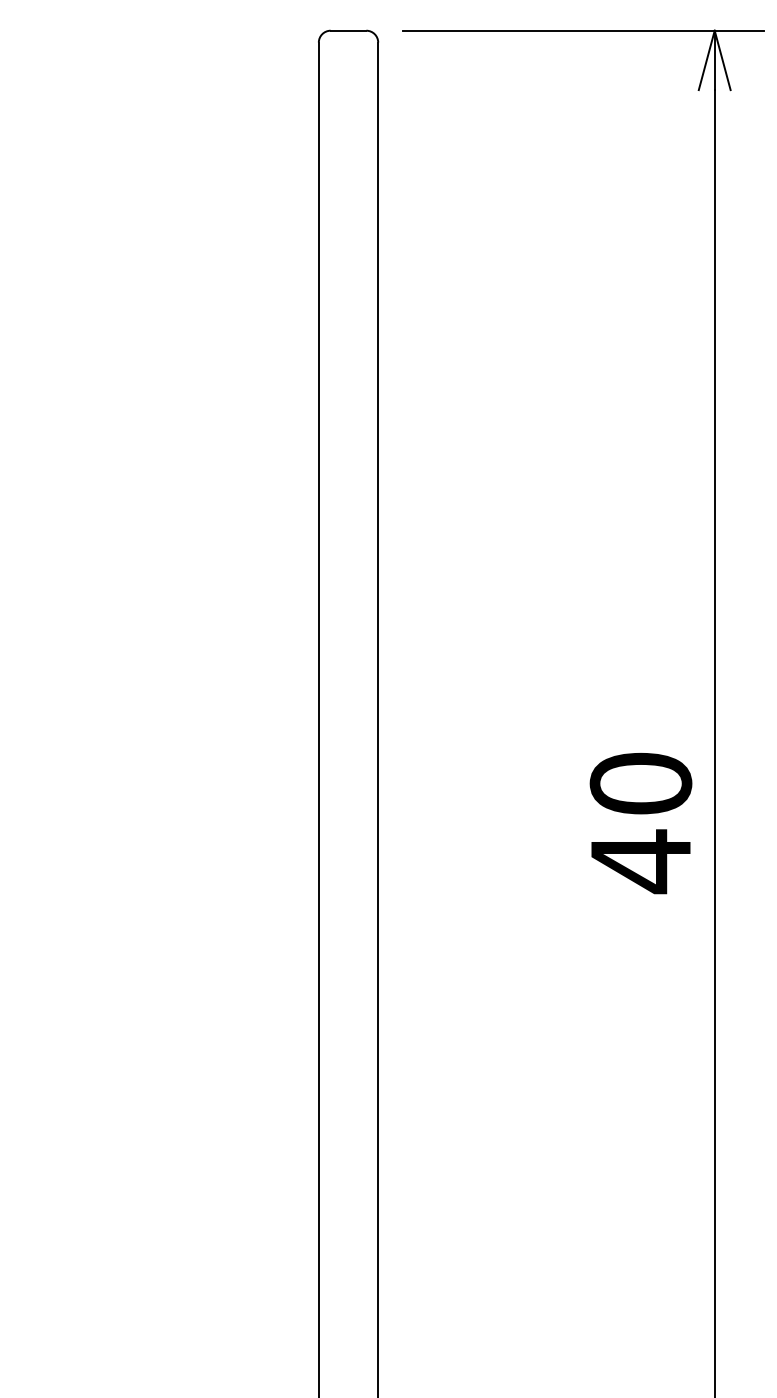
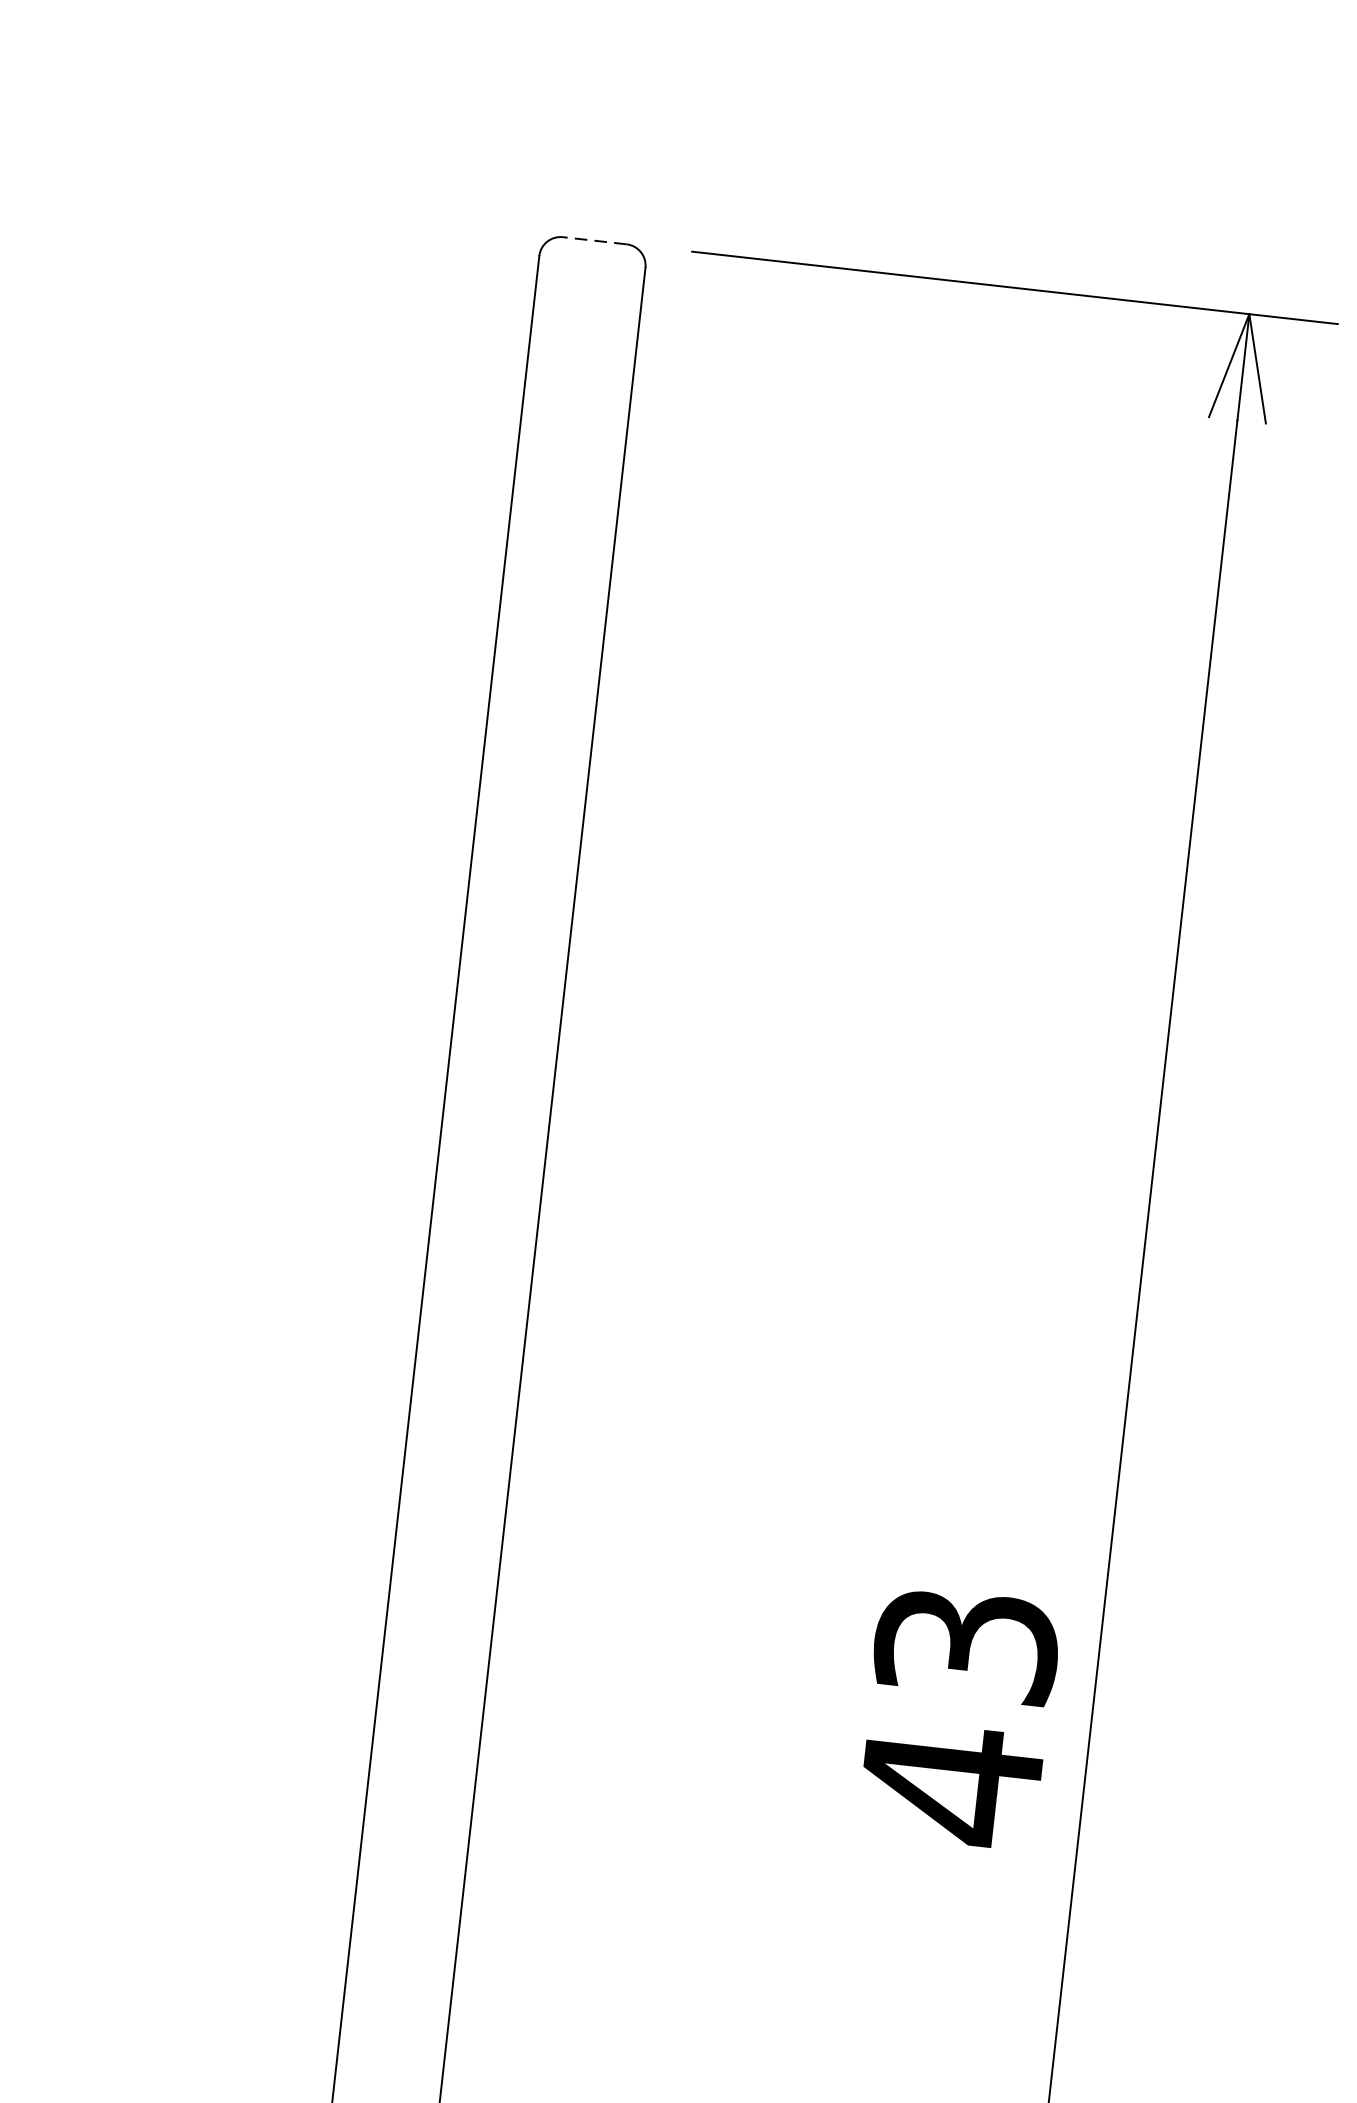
line: (348, 30) -> (594, 240), solid -> dashed
text: (640, 783) -> (965, 1644), 40 -> 43

